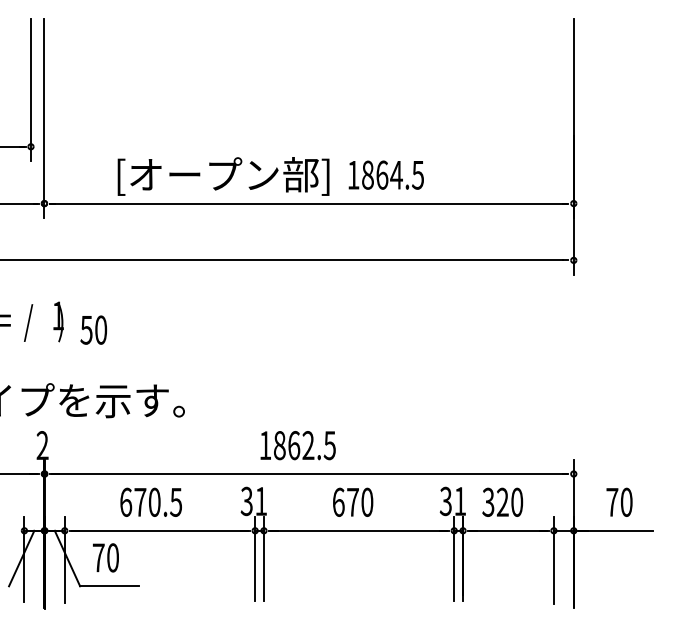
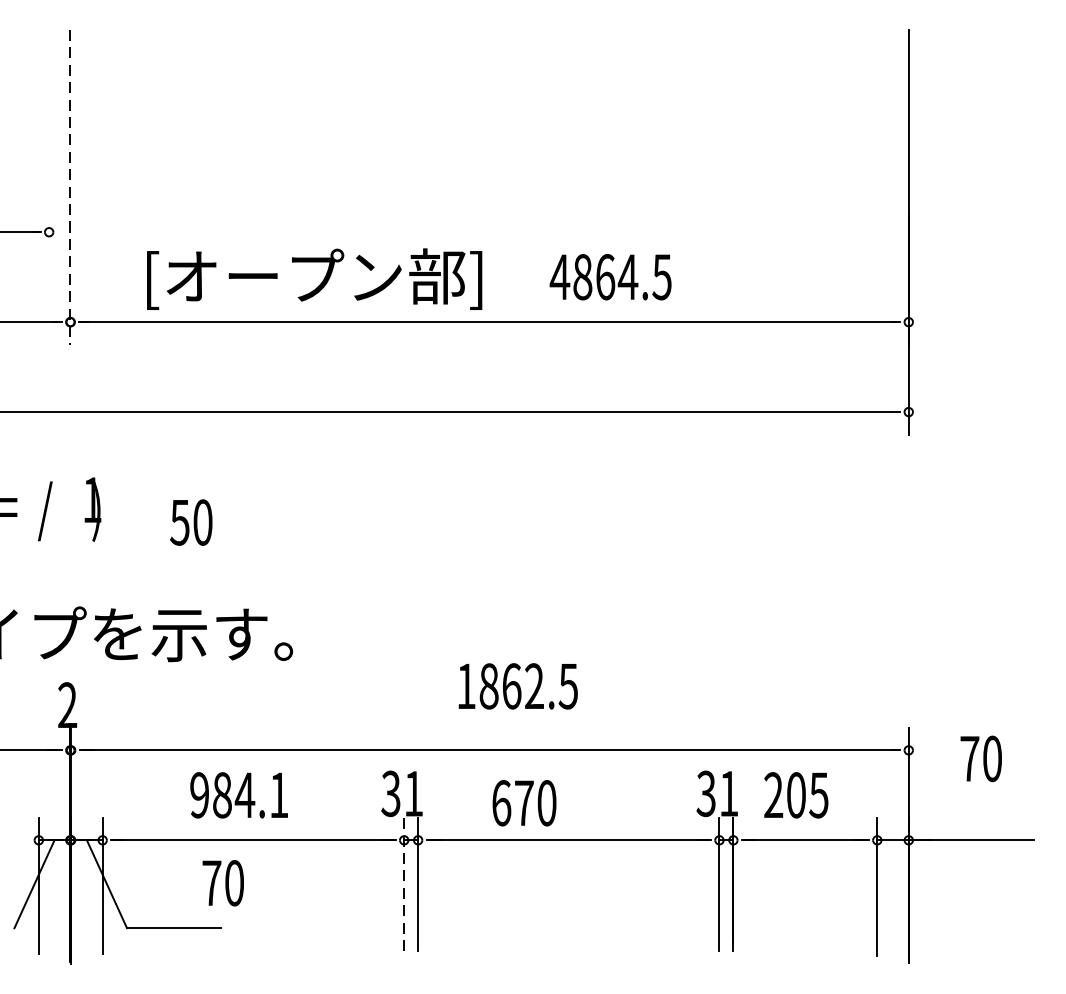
line: (30, 90) -> (48, 143), removed
line: (44, 118) -> (70, 187), solid -> dashed
text: (353, 175) -> (559, 277), 1864.5 -> 4864.5
text: (223, 176) -> (314, 279), moved
text: (93, 329) -> (190, 521), moved
text: (297, 445) -> (517, 686), moved
text: (150, 501) -> (238, 793), 670.5 -> 984.1
text: (353, 501) -> (525, 801), moved
text: (502, 501) -> (795, 793), 320 -> 205
text: (619, 501) -> (981, 757), moved
text: (105, 557) -> (222, 882), moved
line: (255, 558) -> (404, 884), solid -> dashed

